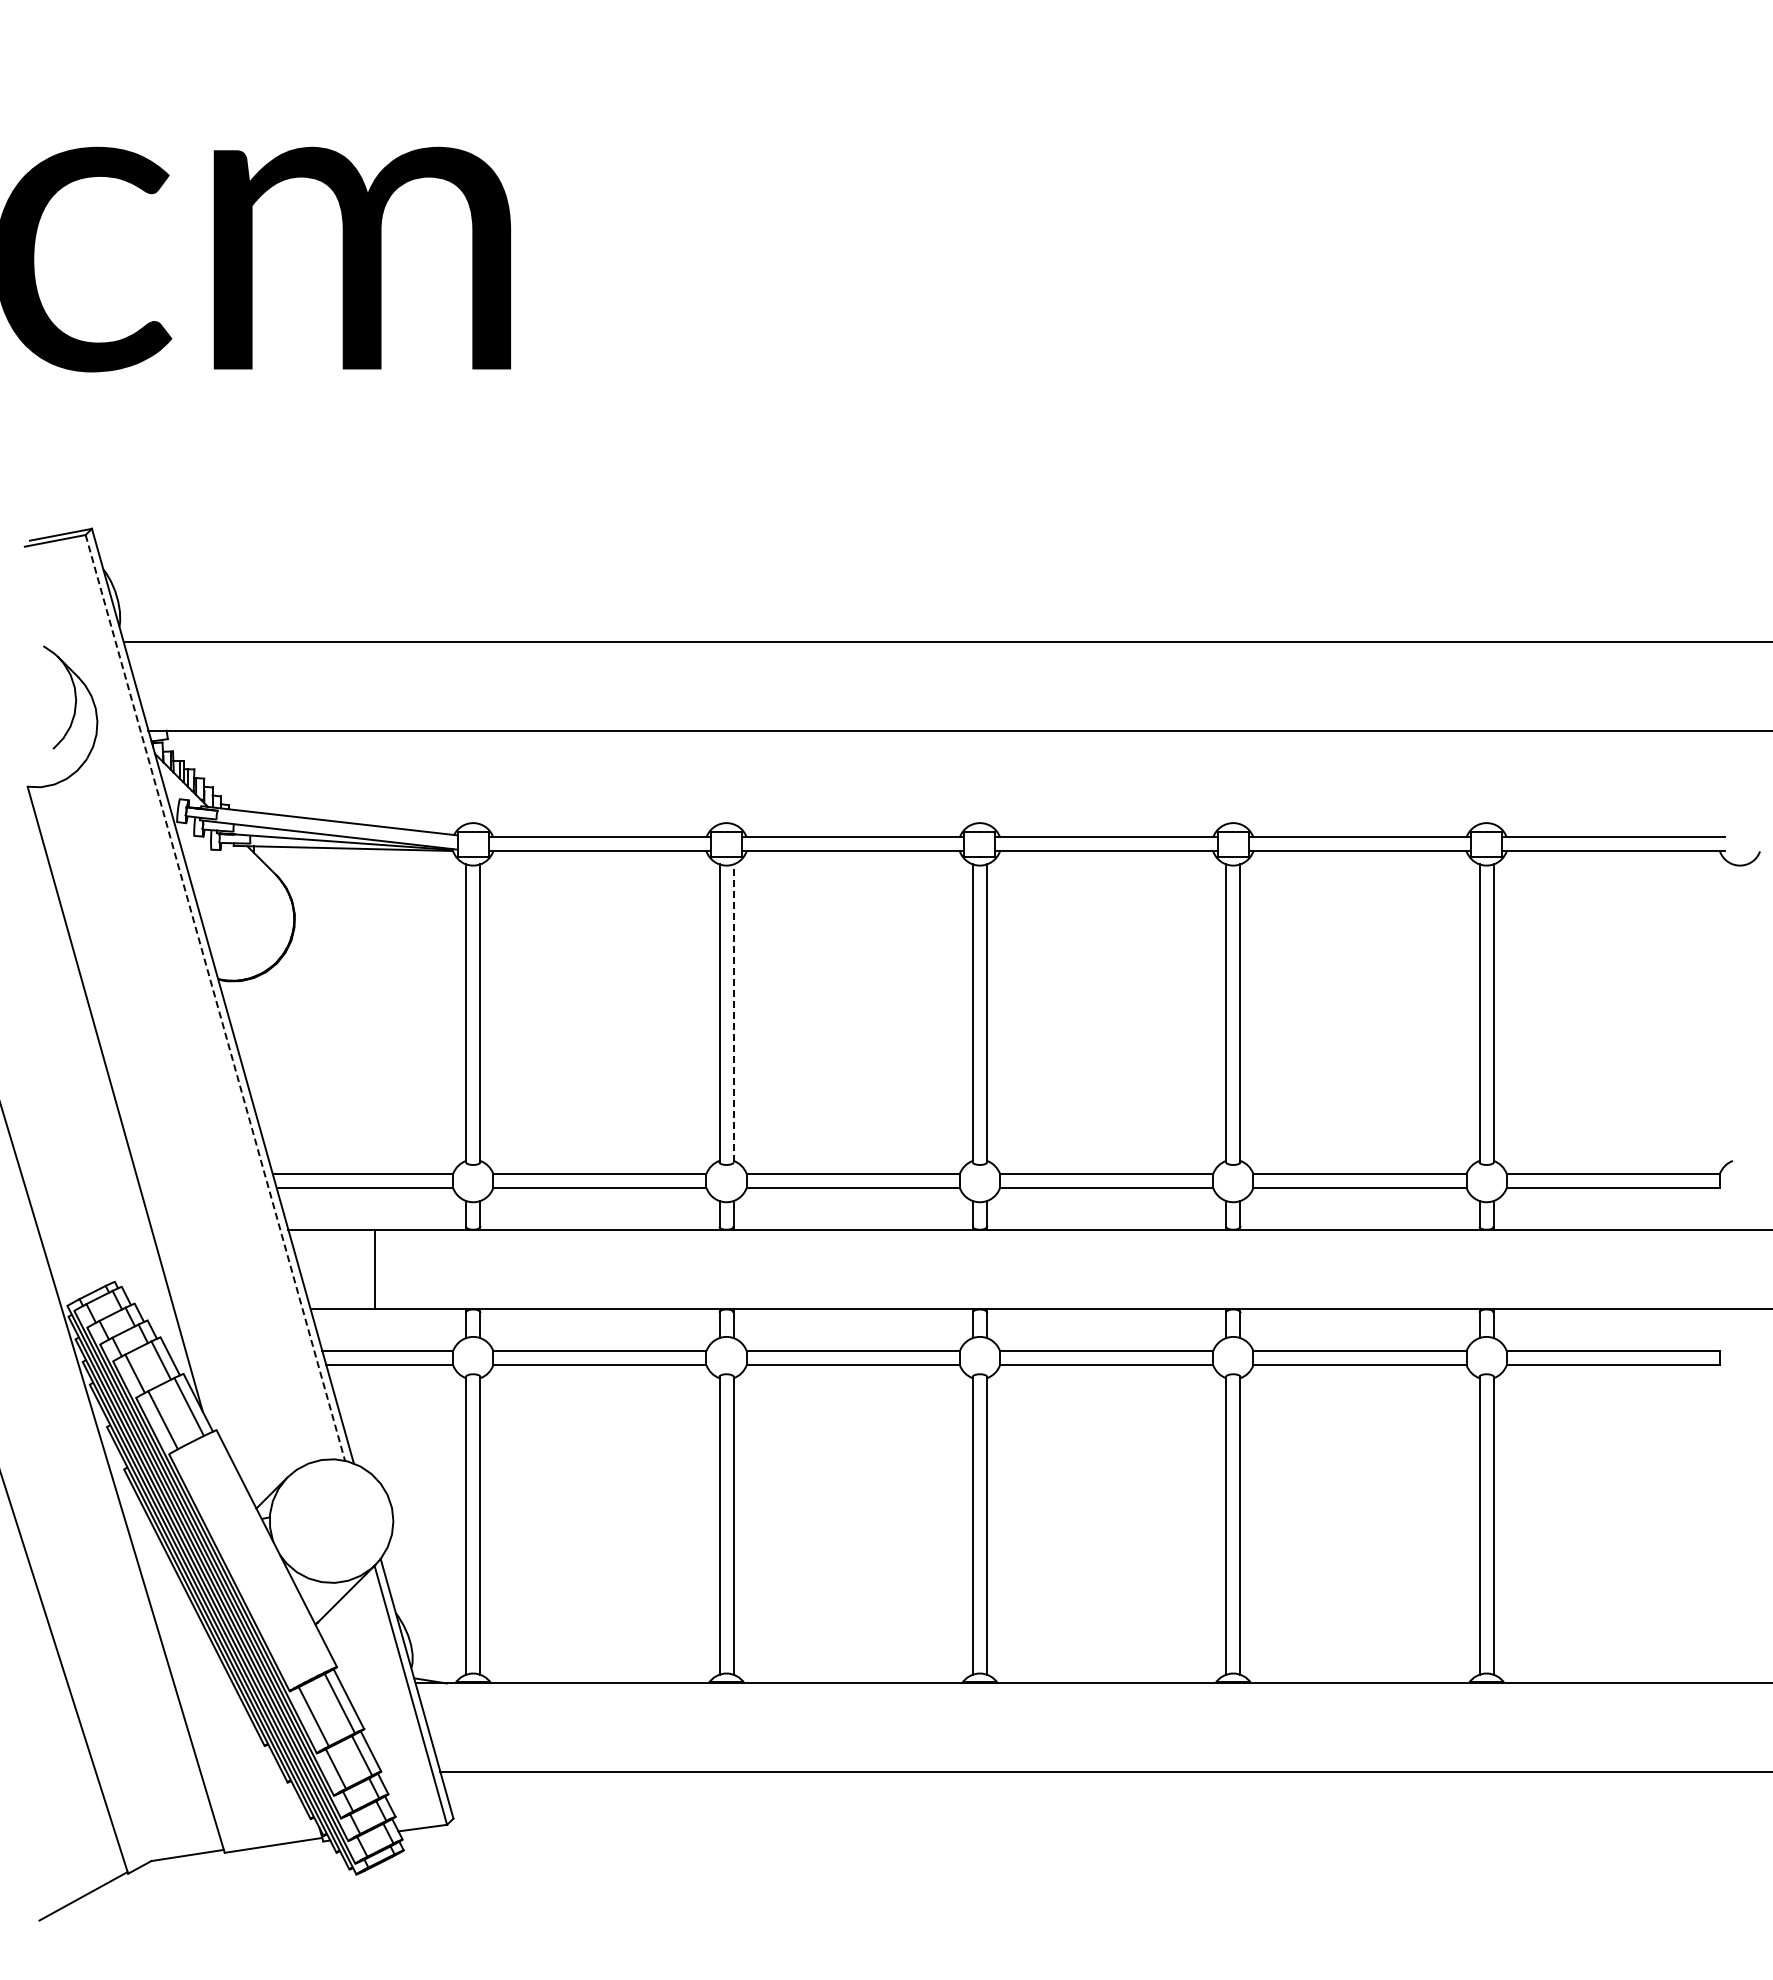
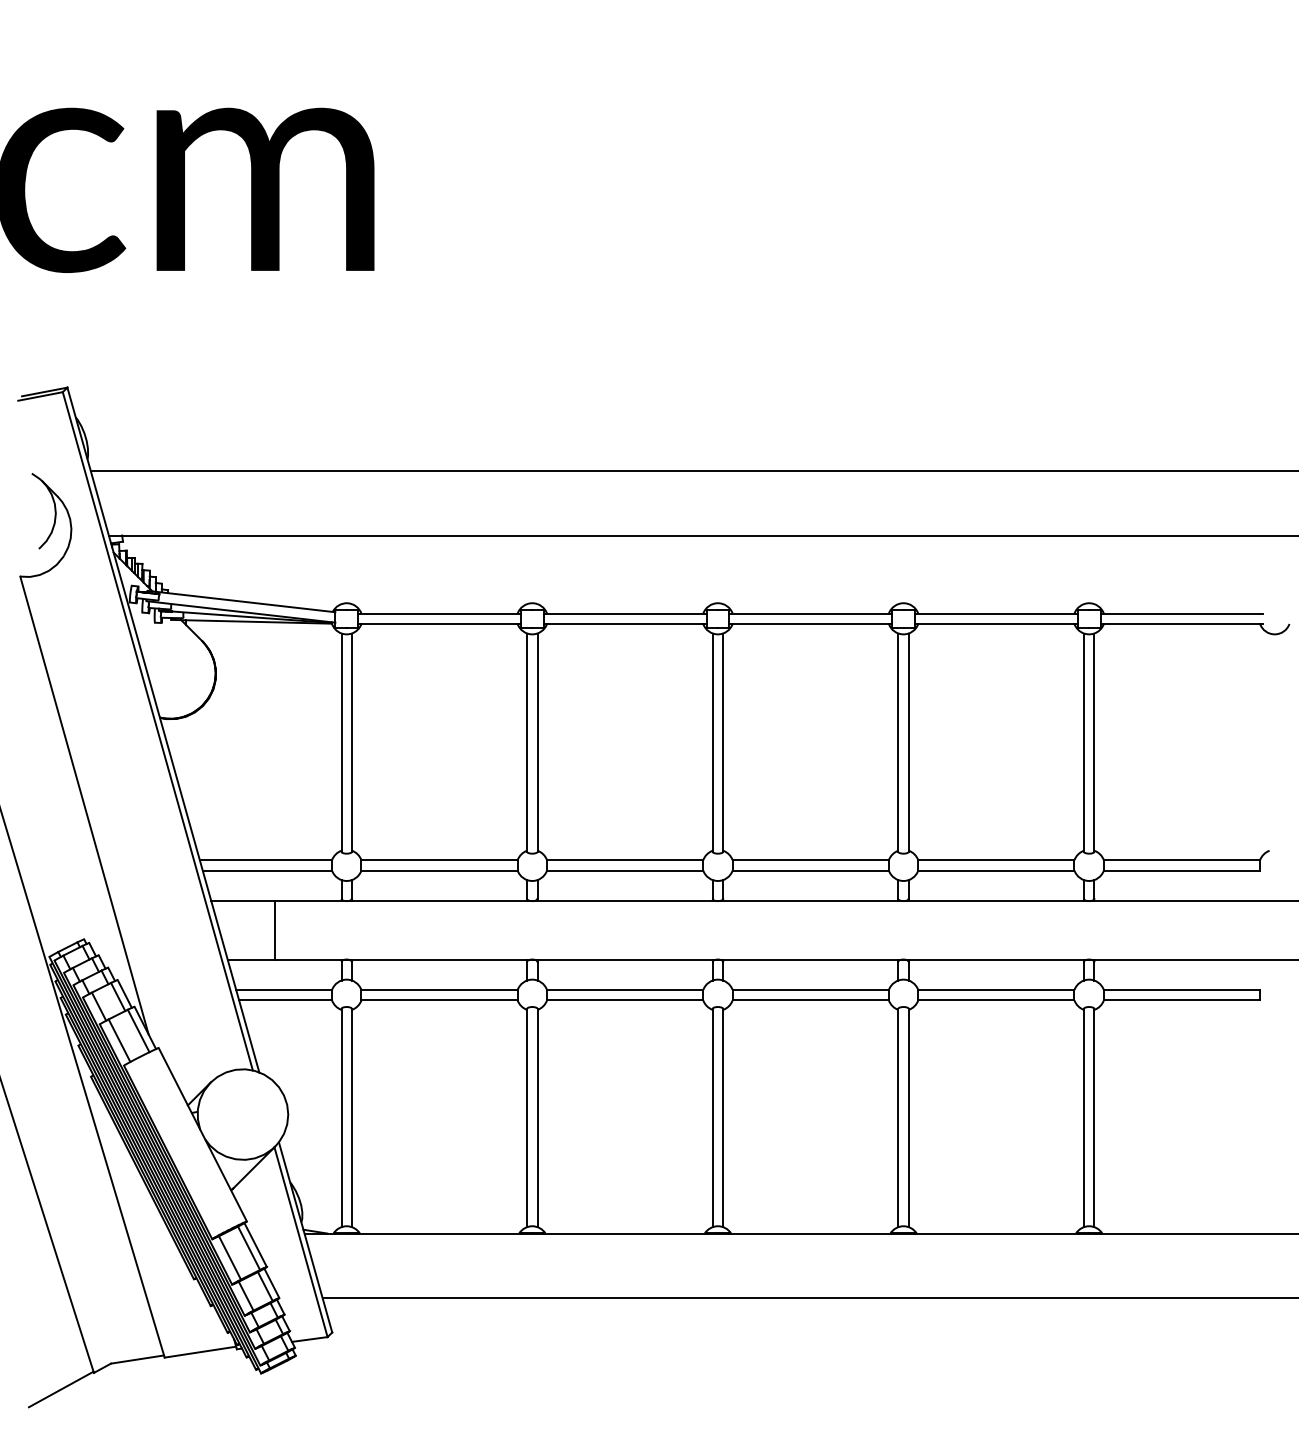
line: (215, 998) -> (157, 731), dashed -> solid
line: (733, 1012) -> (537, 741), dashed -> solid

